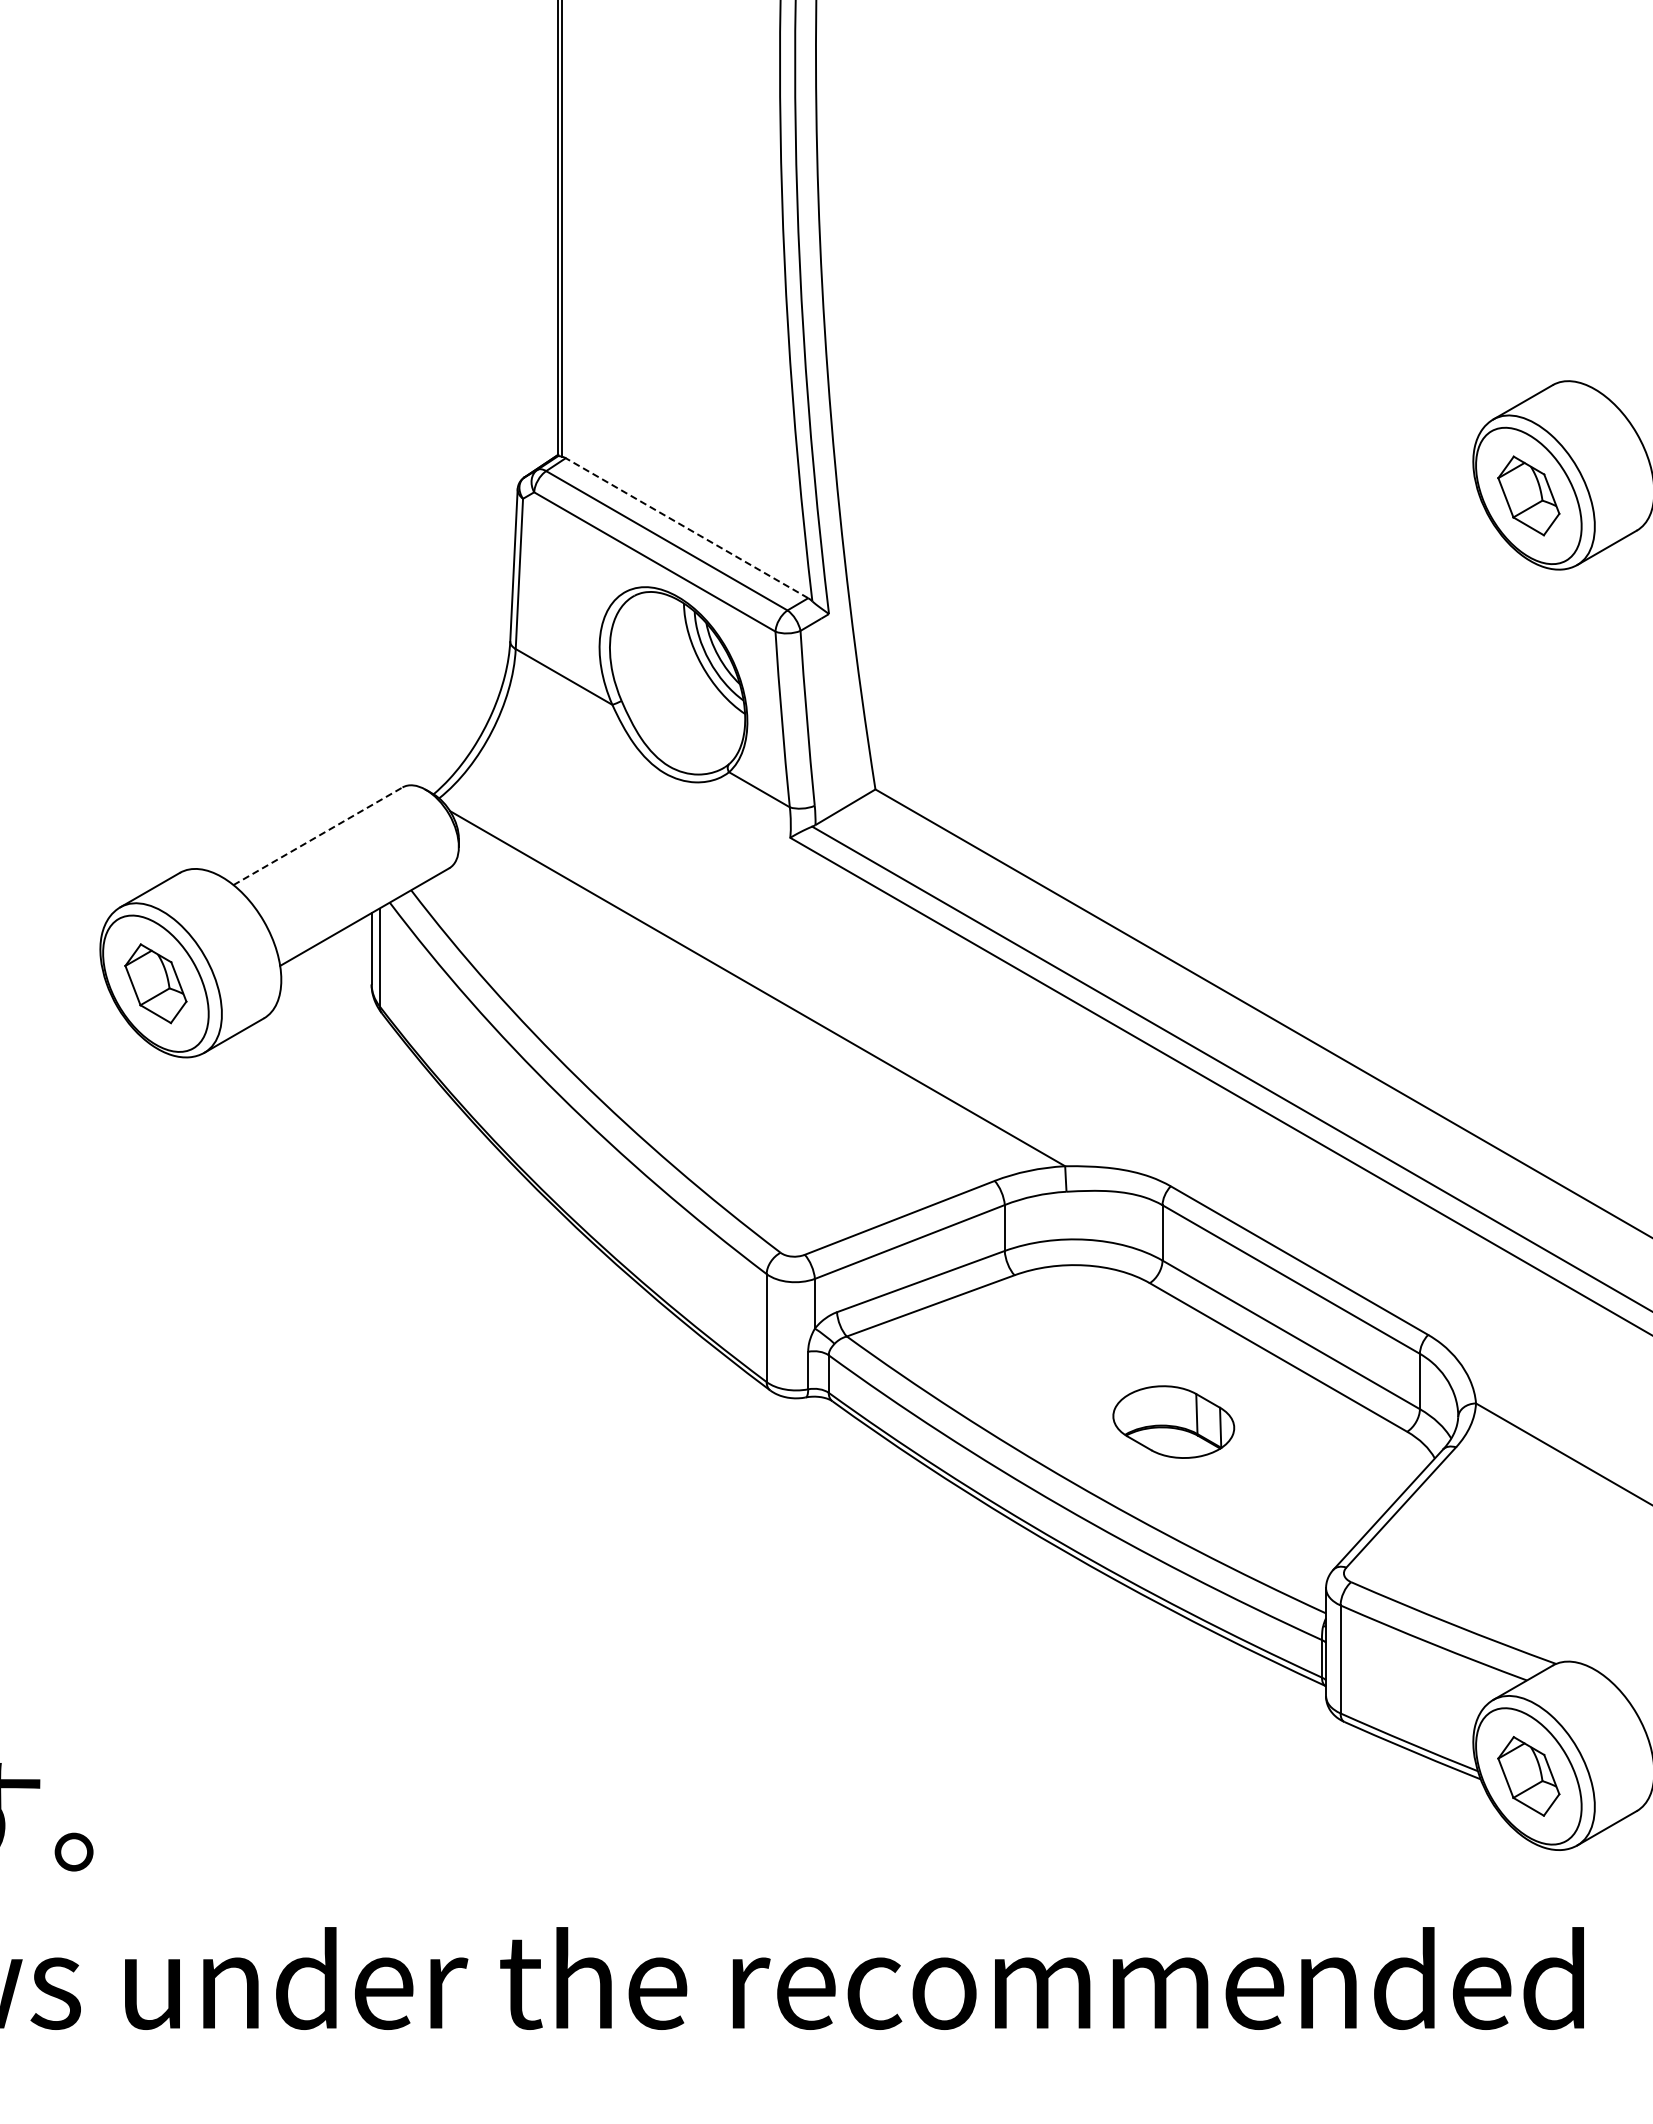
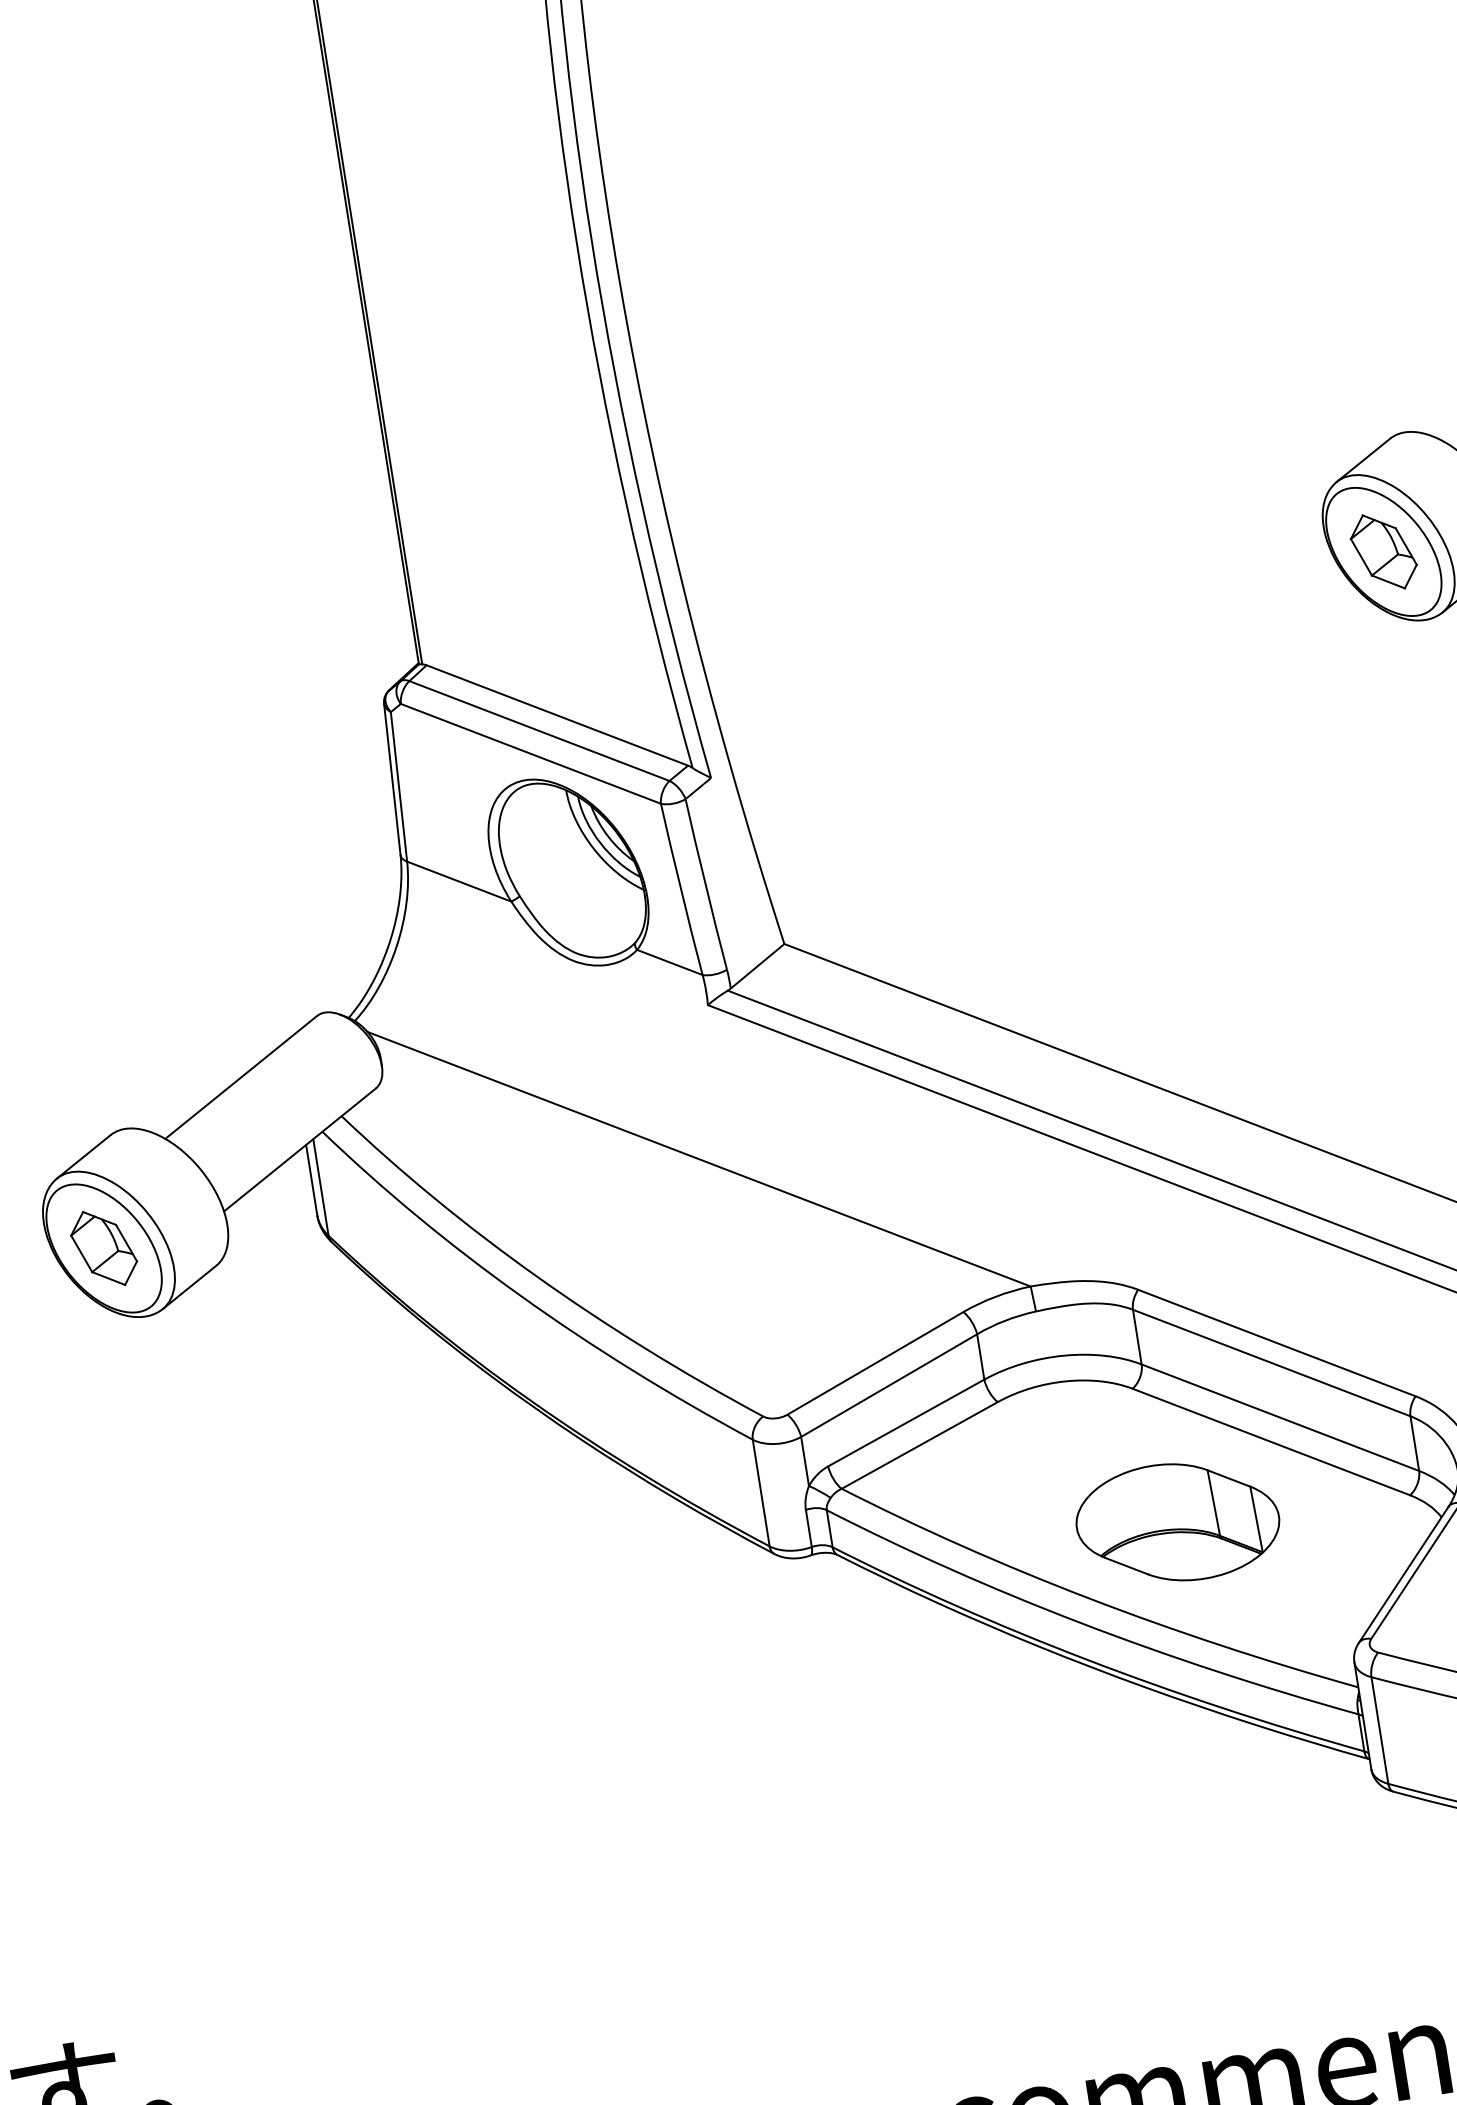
line: (686, 527) -> (556, 714), dashed -> solid
line: (318, 836) -> (241, 1077), dashed -> solid
part: (1173, 1421) -> (1177, 1521), size x1.67

